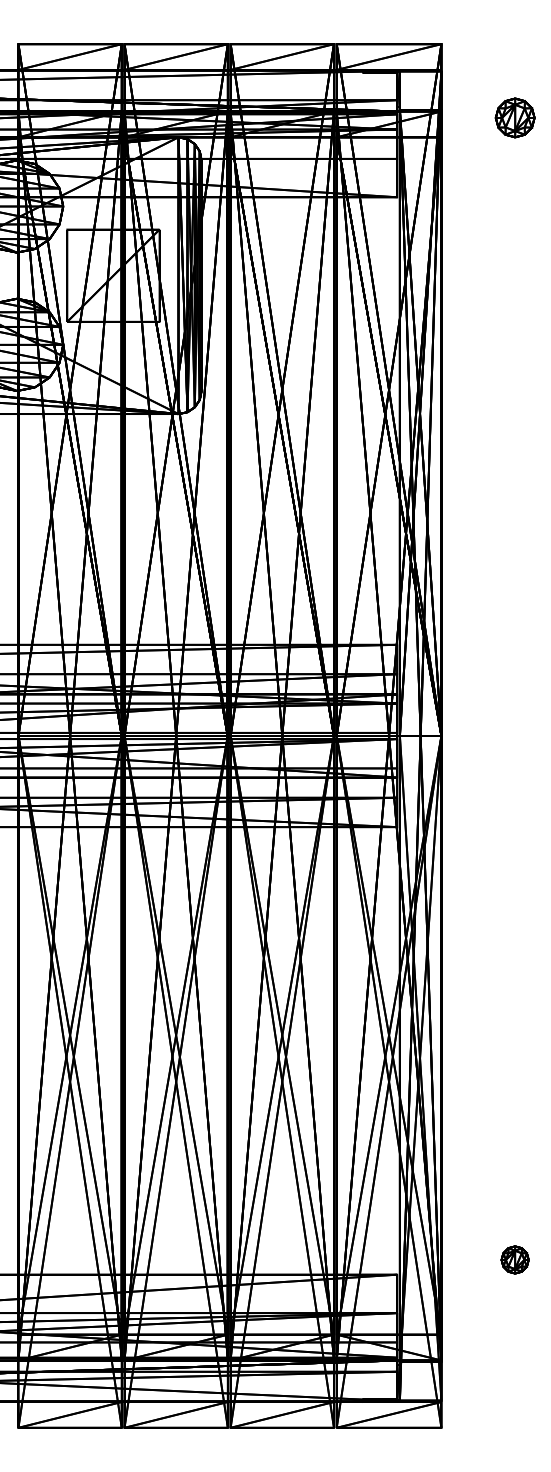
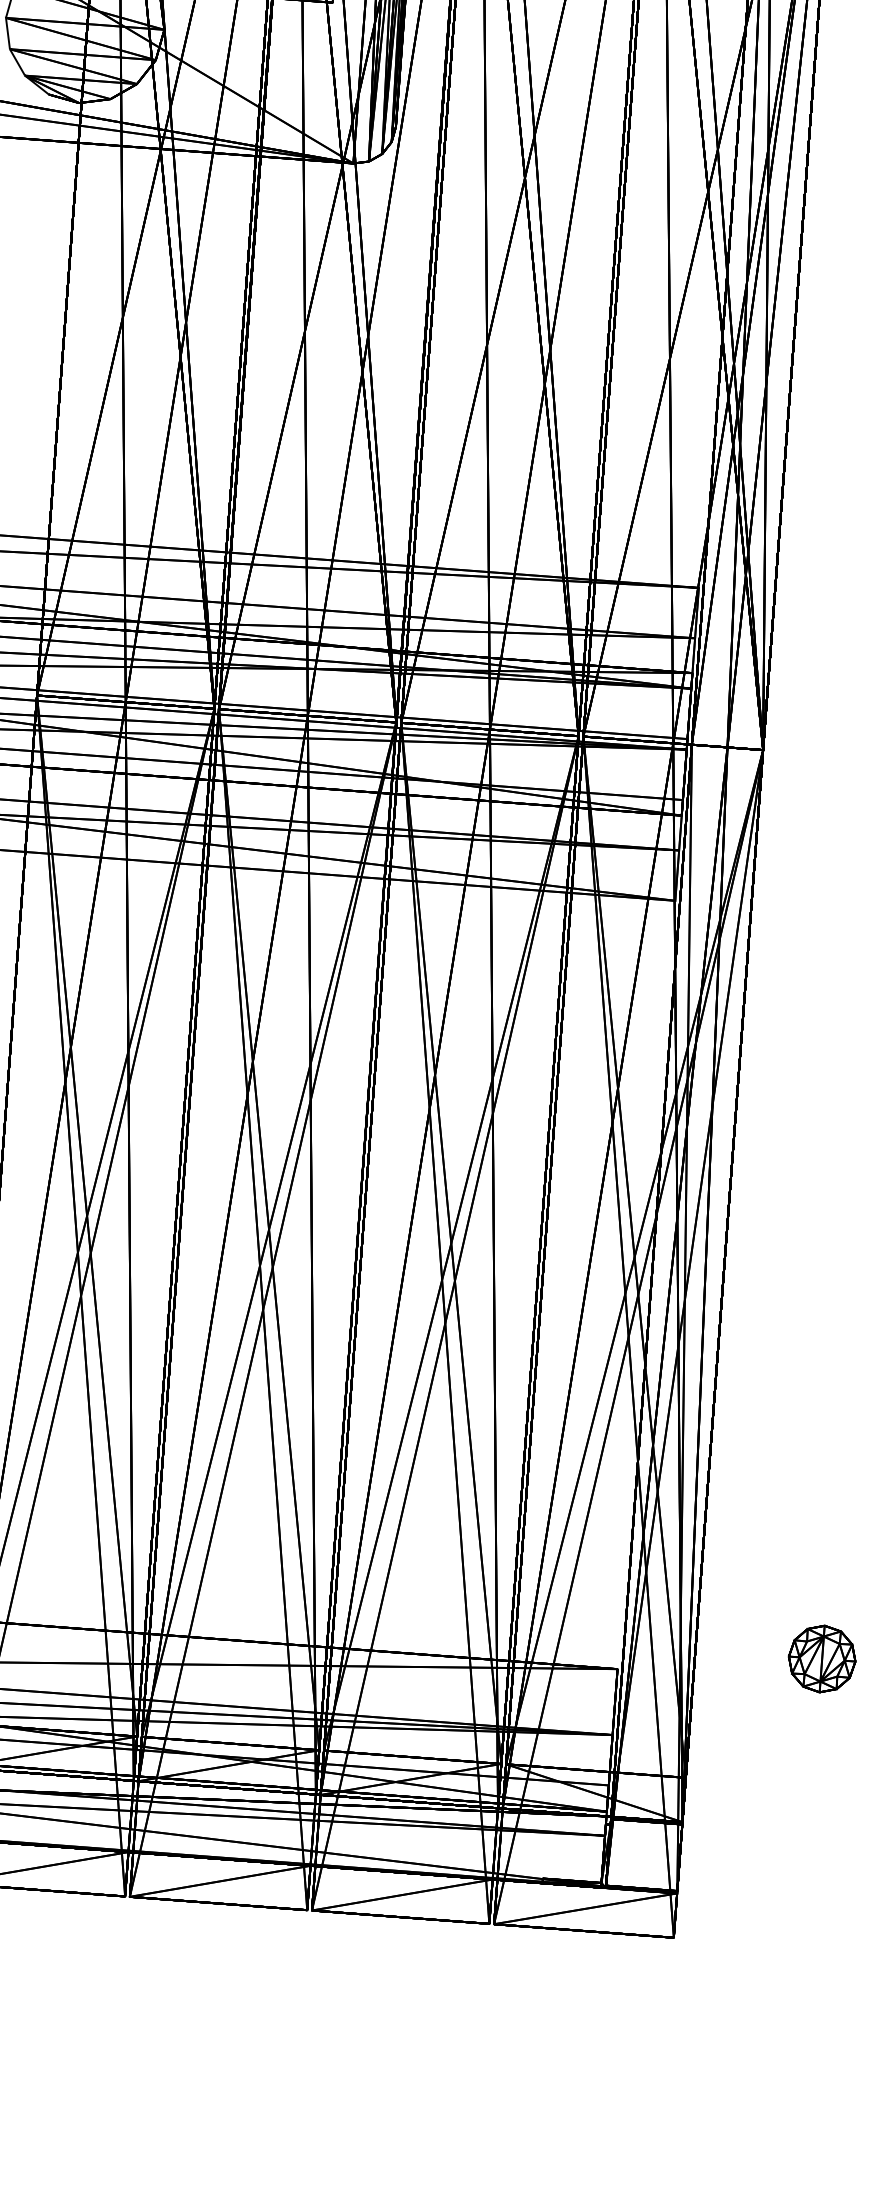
part: (514, 1259) -> (821, 1658), size x1.43

